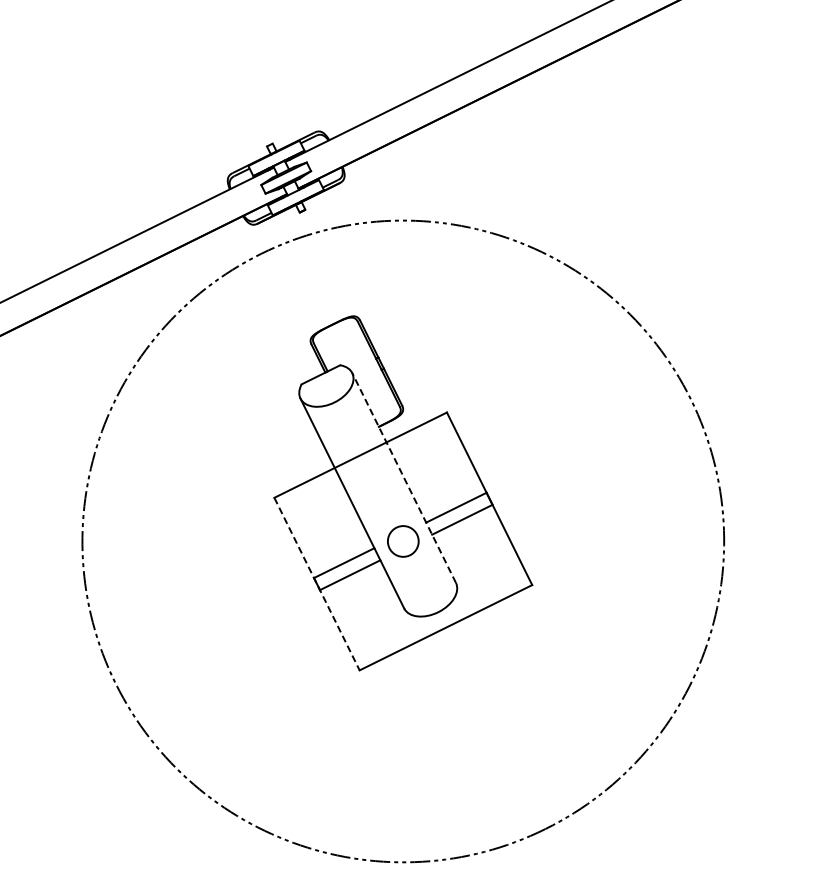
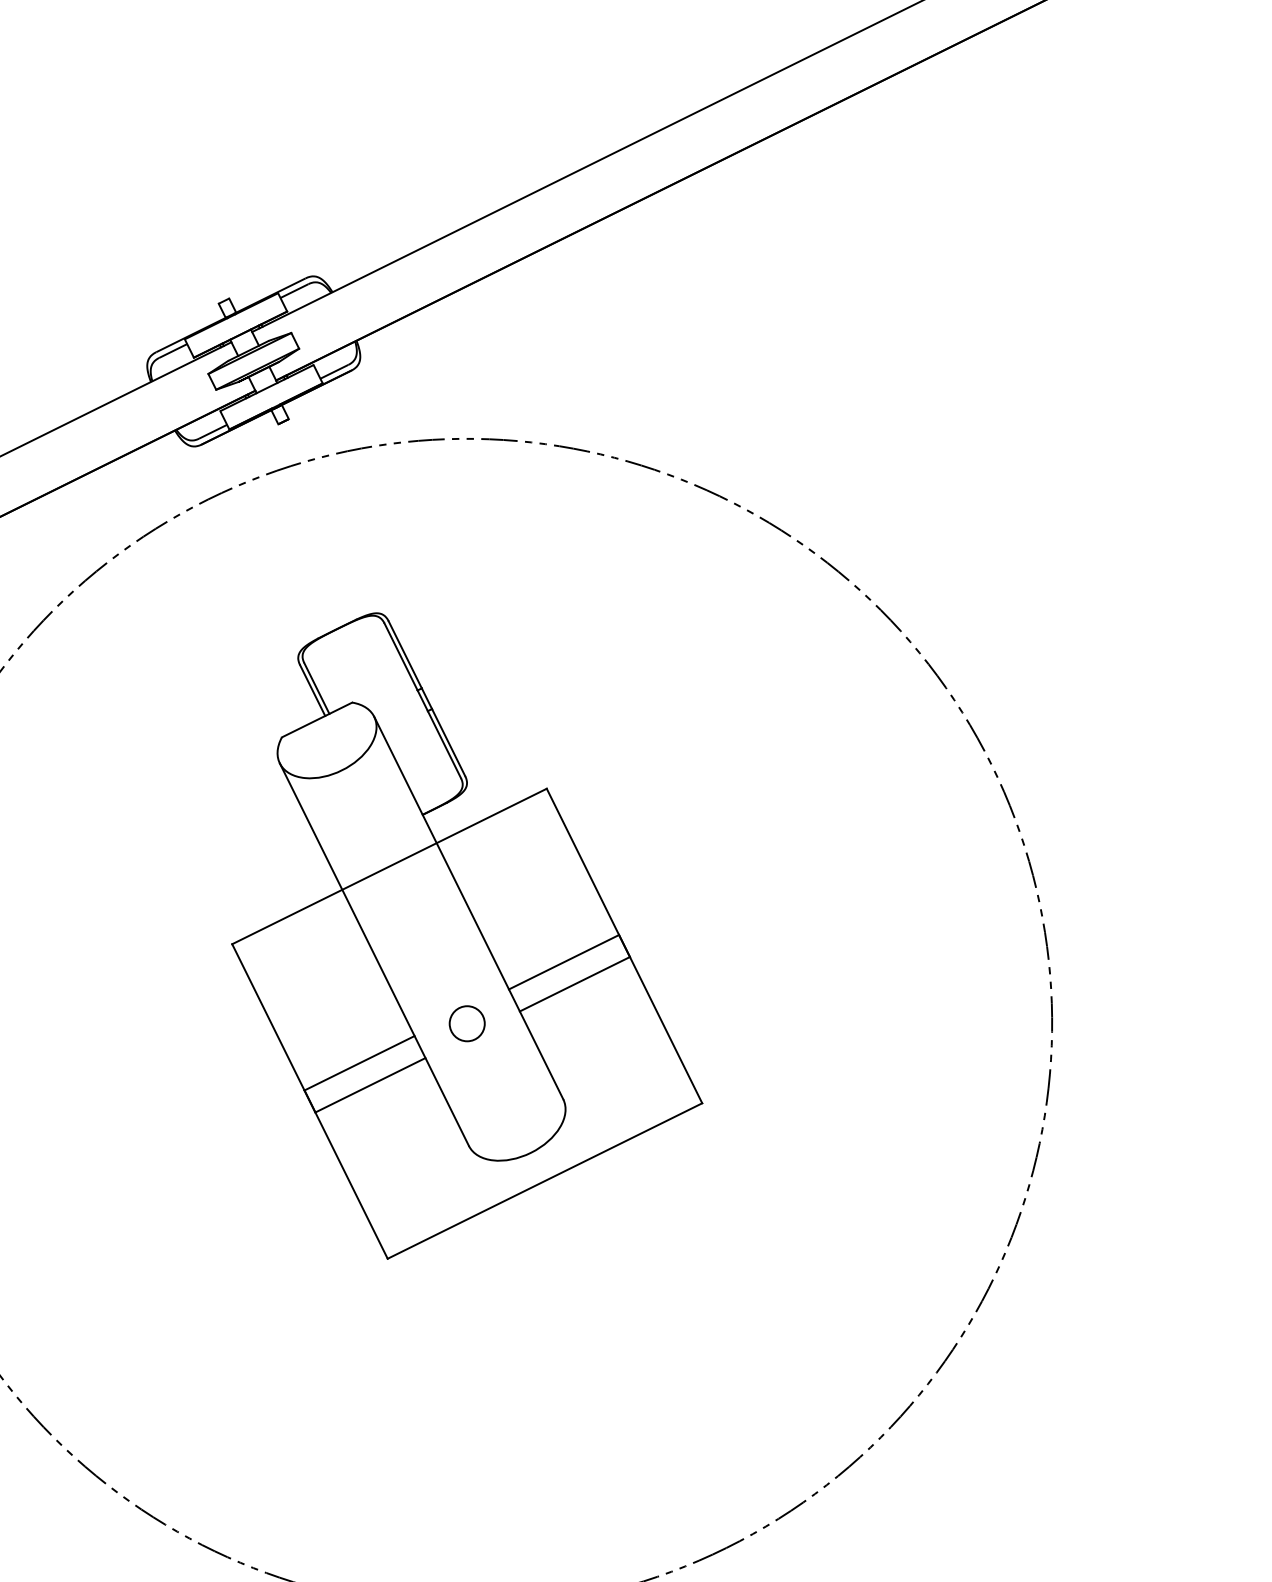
line: (403, 477) -> (467, 907), dashed -> solid
circle: (402, 541) -> (465, 1023), size x0.62
line: (317, 584) -> (310, 1102), dashed -> solid

